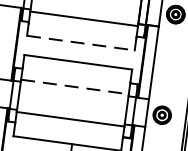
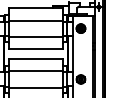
line: (82, 44) -> (36, 49), dashed -> solid
line: (76, 87) -> (36, 71), dashed -> solid

